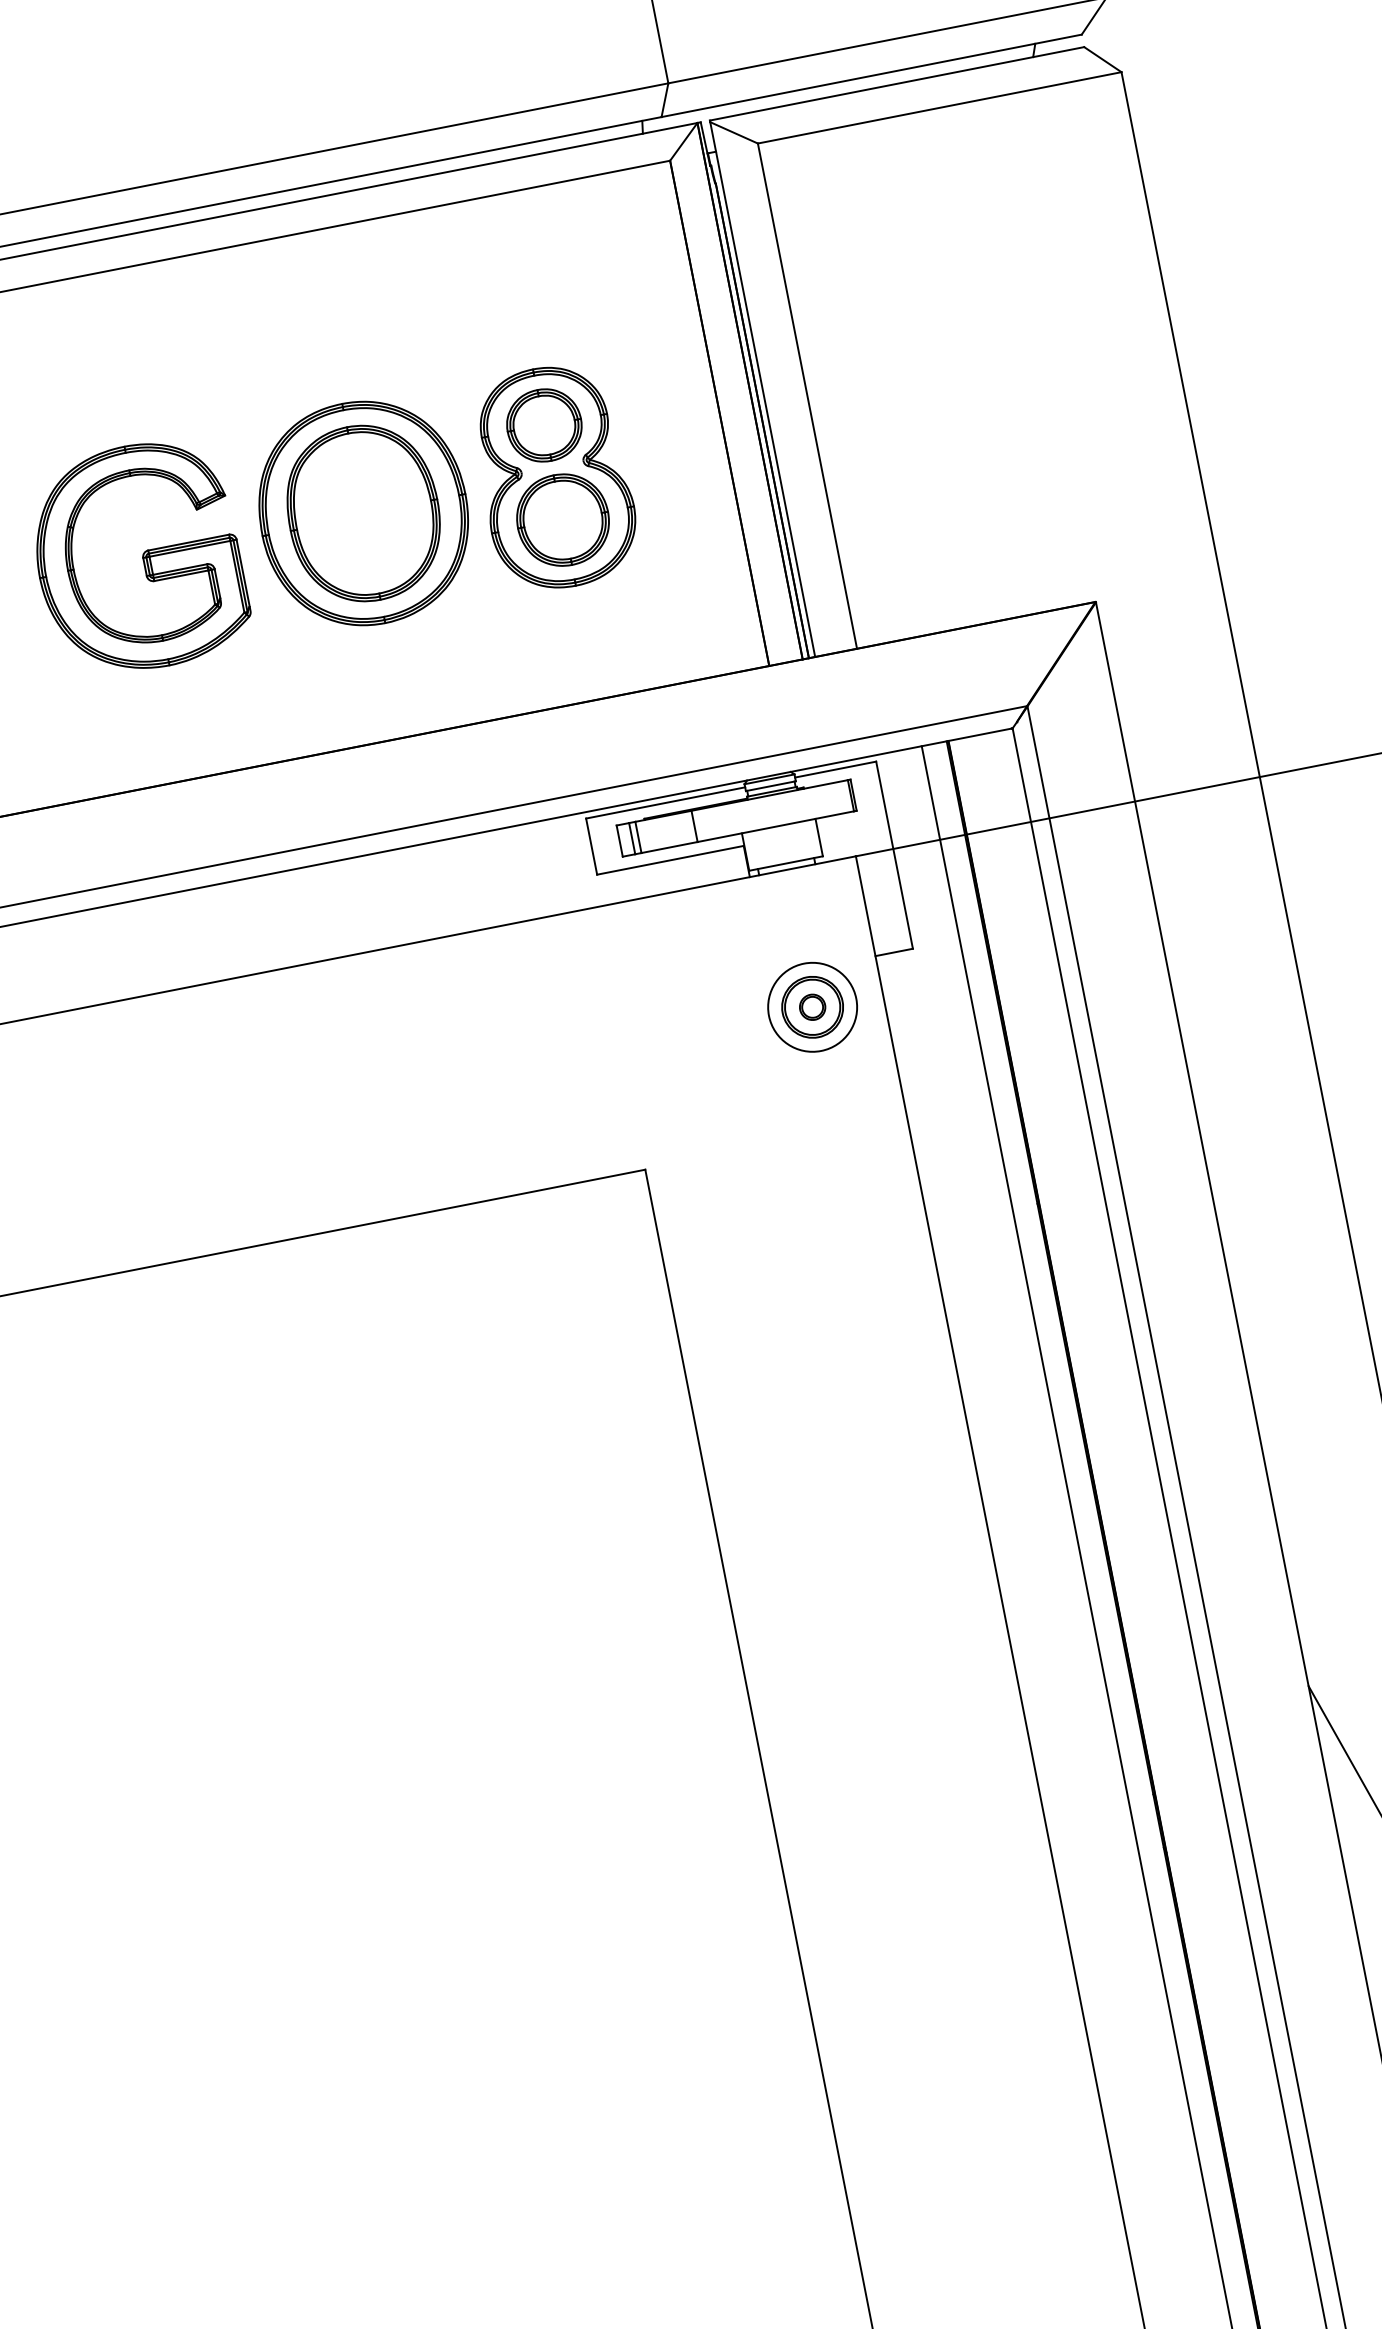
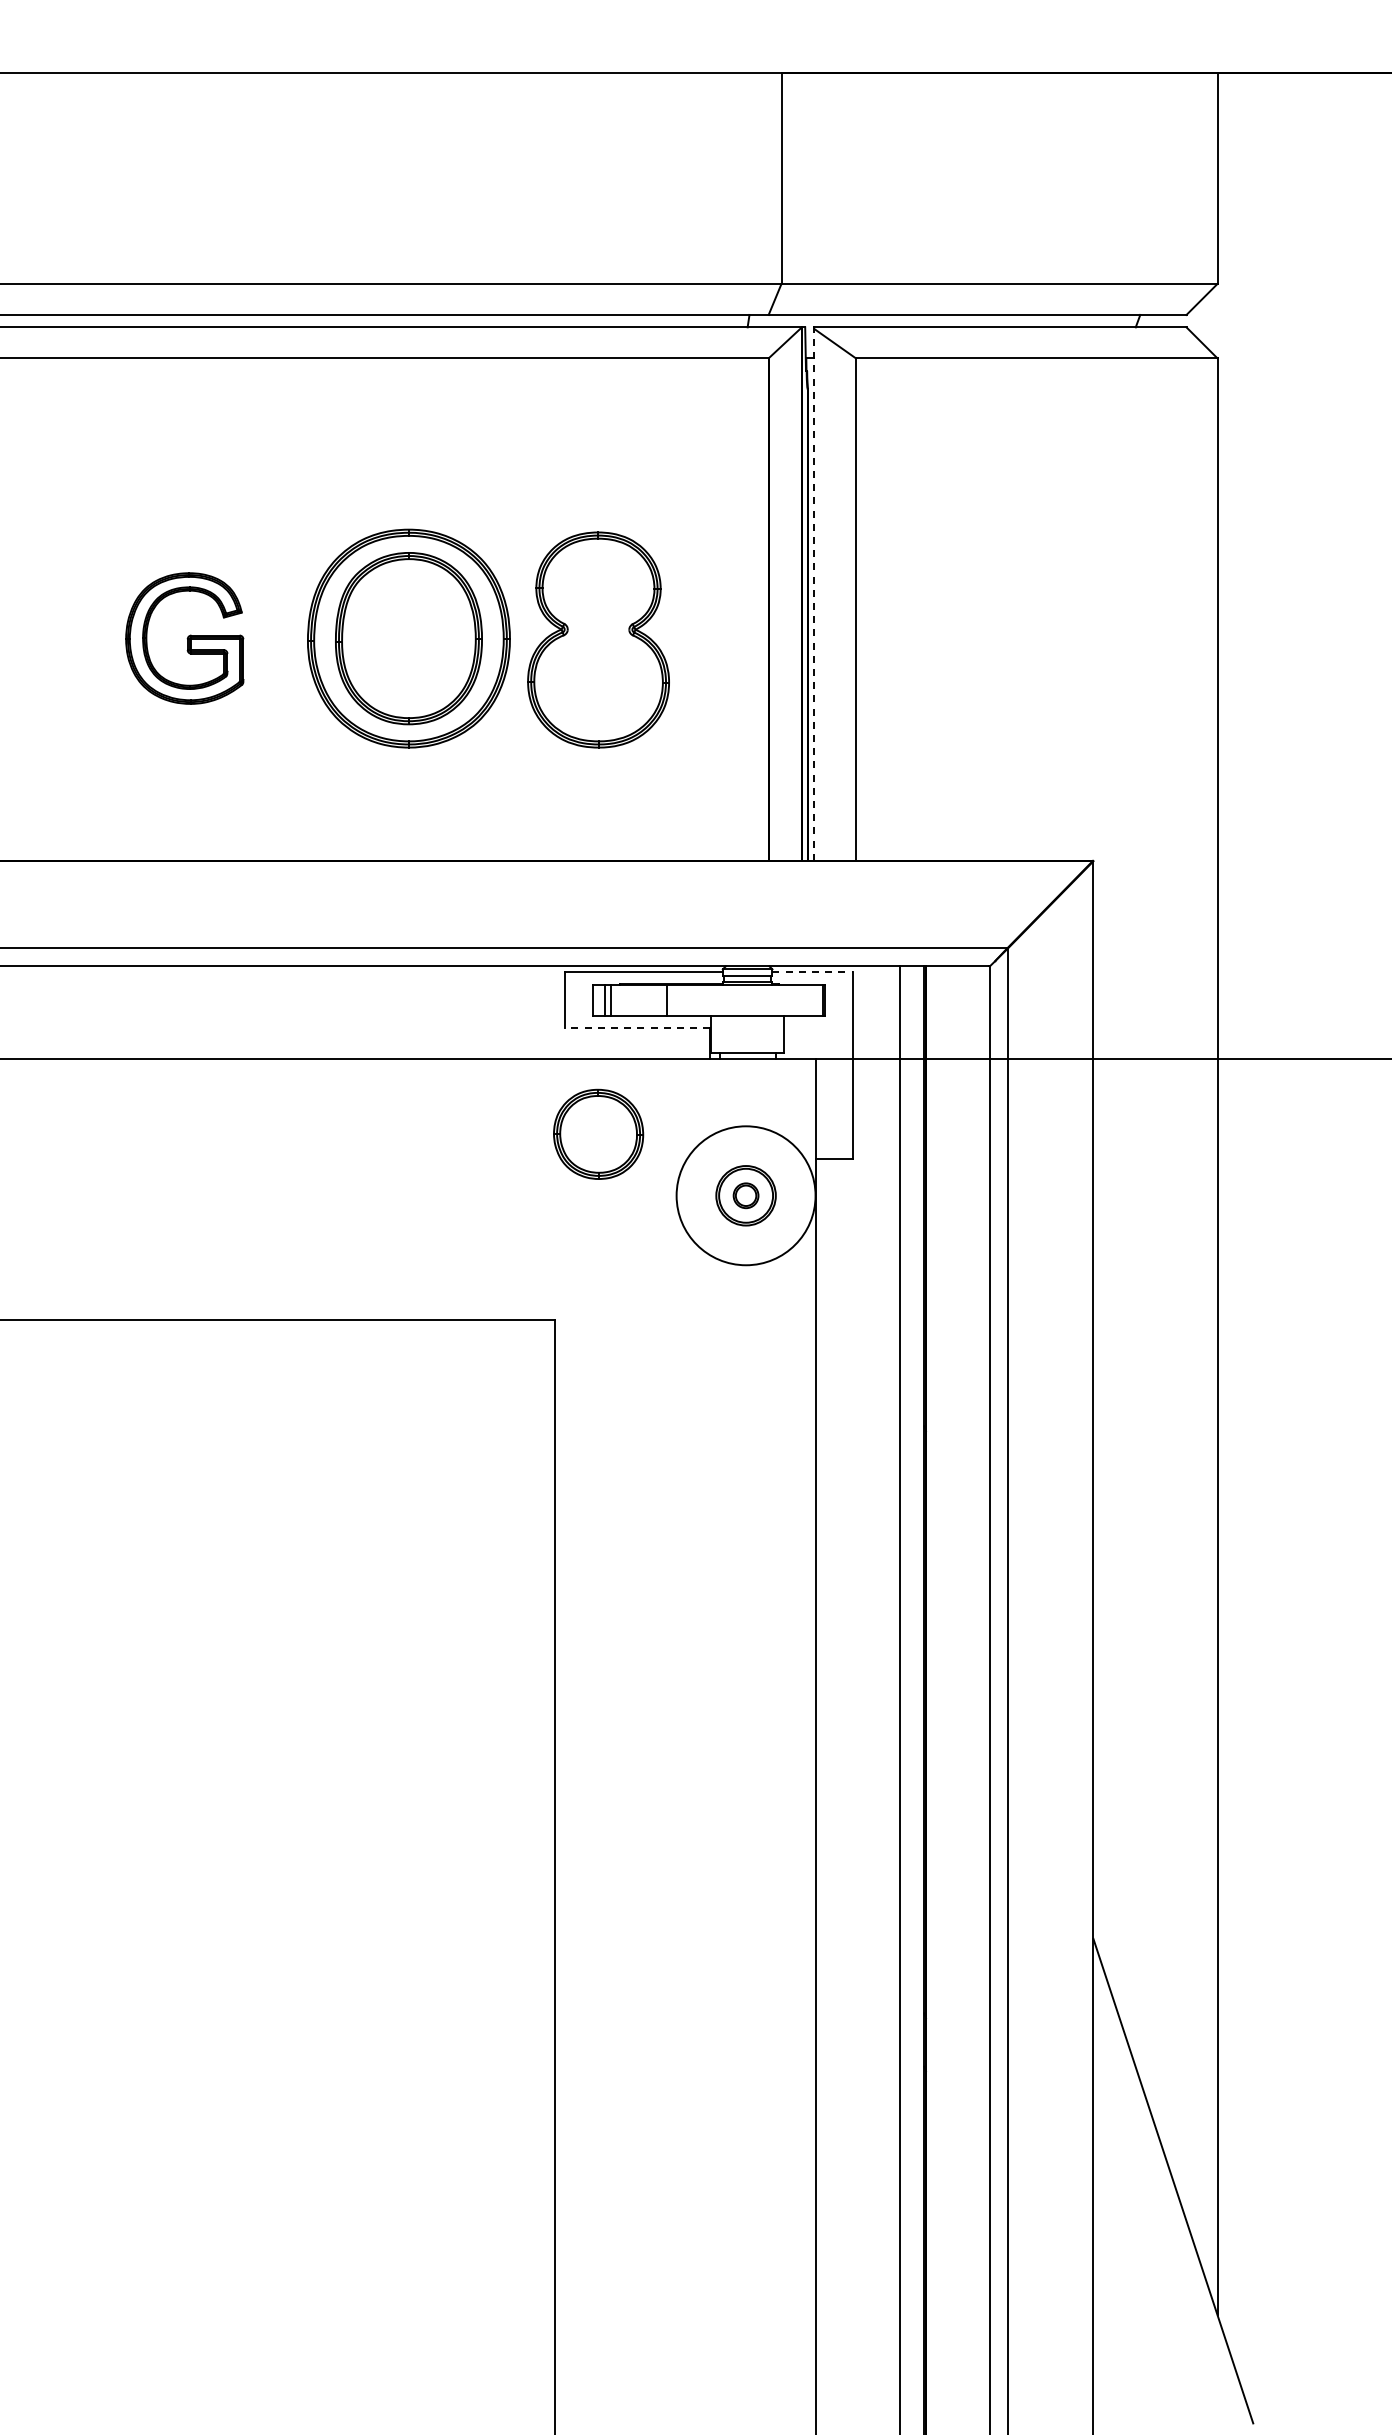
line: (762, 389) -> (814, 594), solid -> dashed
part: (544, 425) -> (598, 588), removed
part: (562, 519) -> (598, 1133), moved
part: (137, 557) -> (184, 638), size x0.6
line: (836, 769) -> (813, 972), solid -> dashed
line: (670, 860) -> (637, 1028), solid -> dashed
circle: (812, 1007) -> (745, 1195), size x1.6

